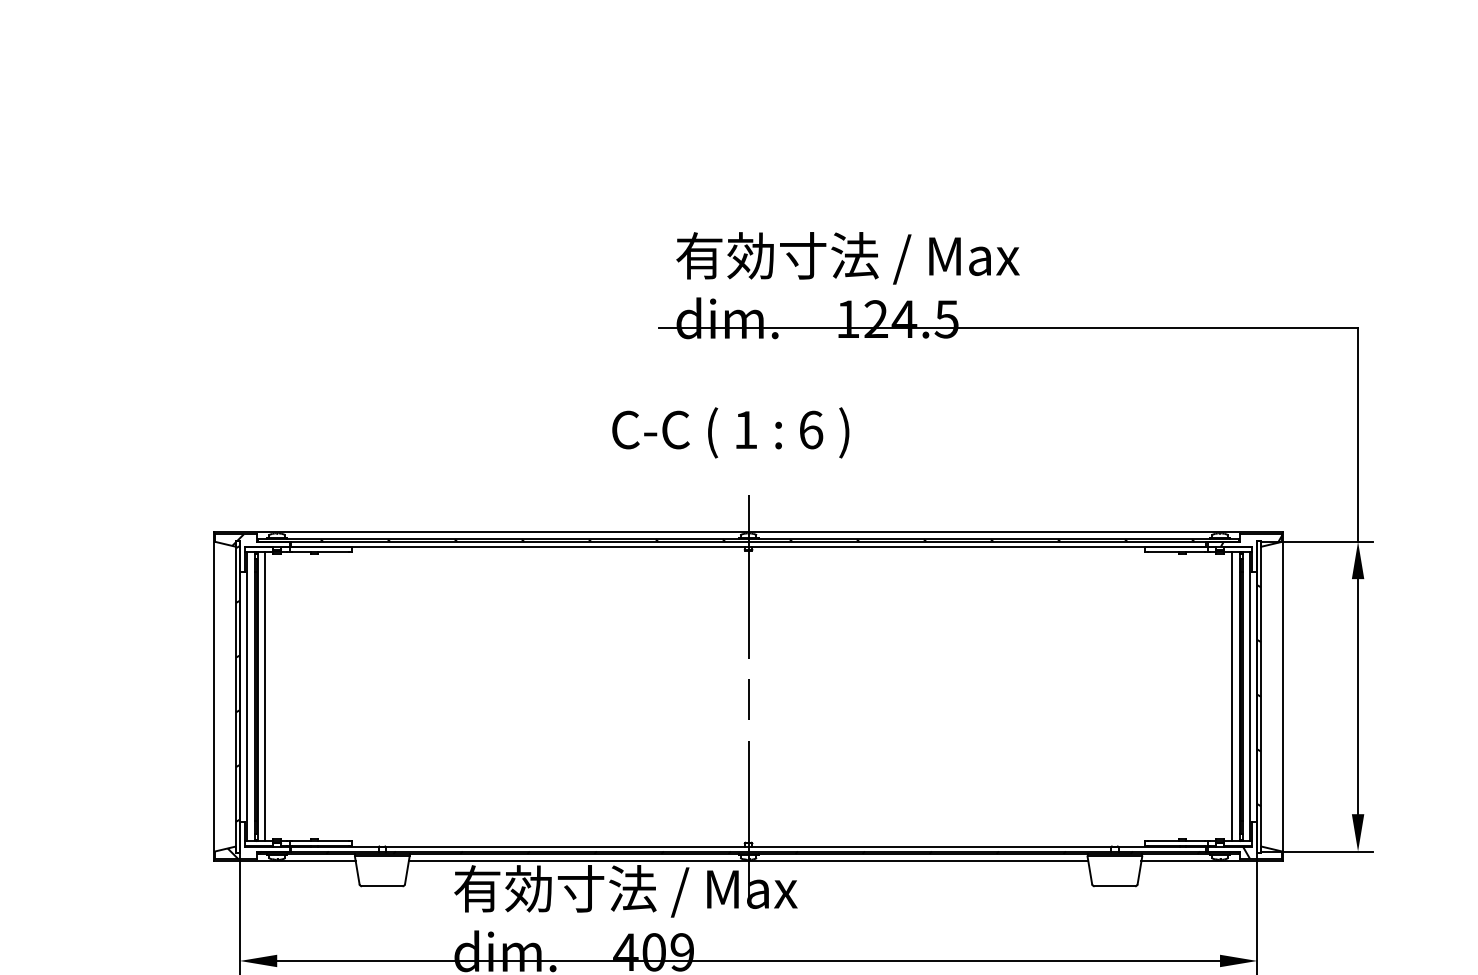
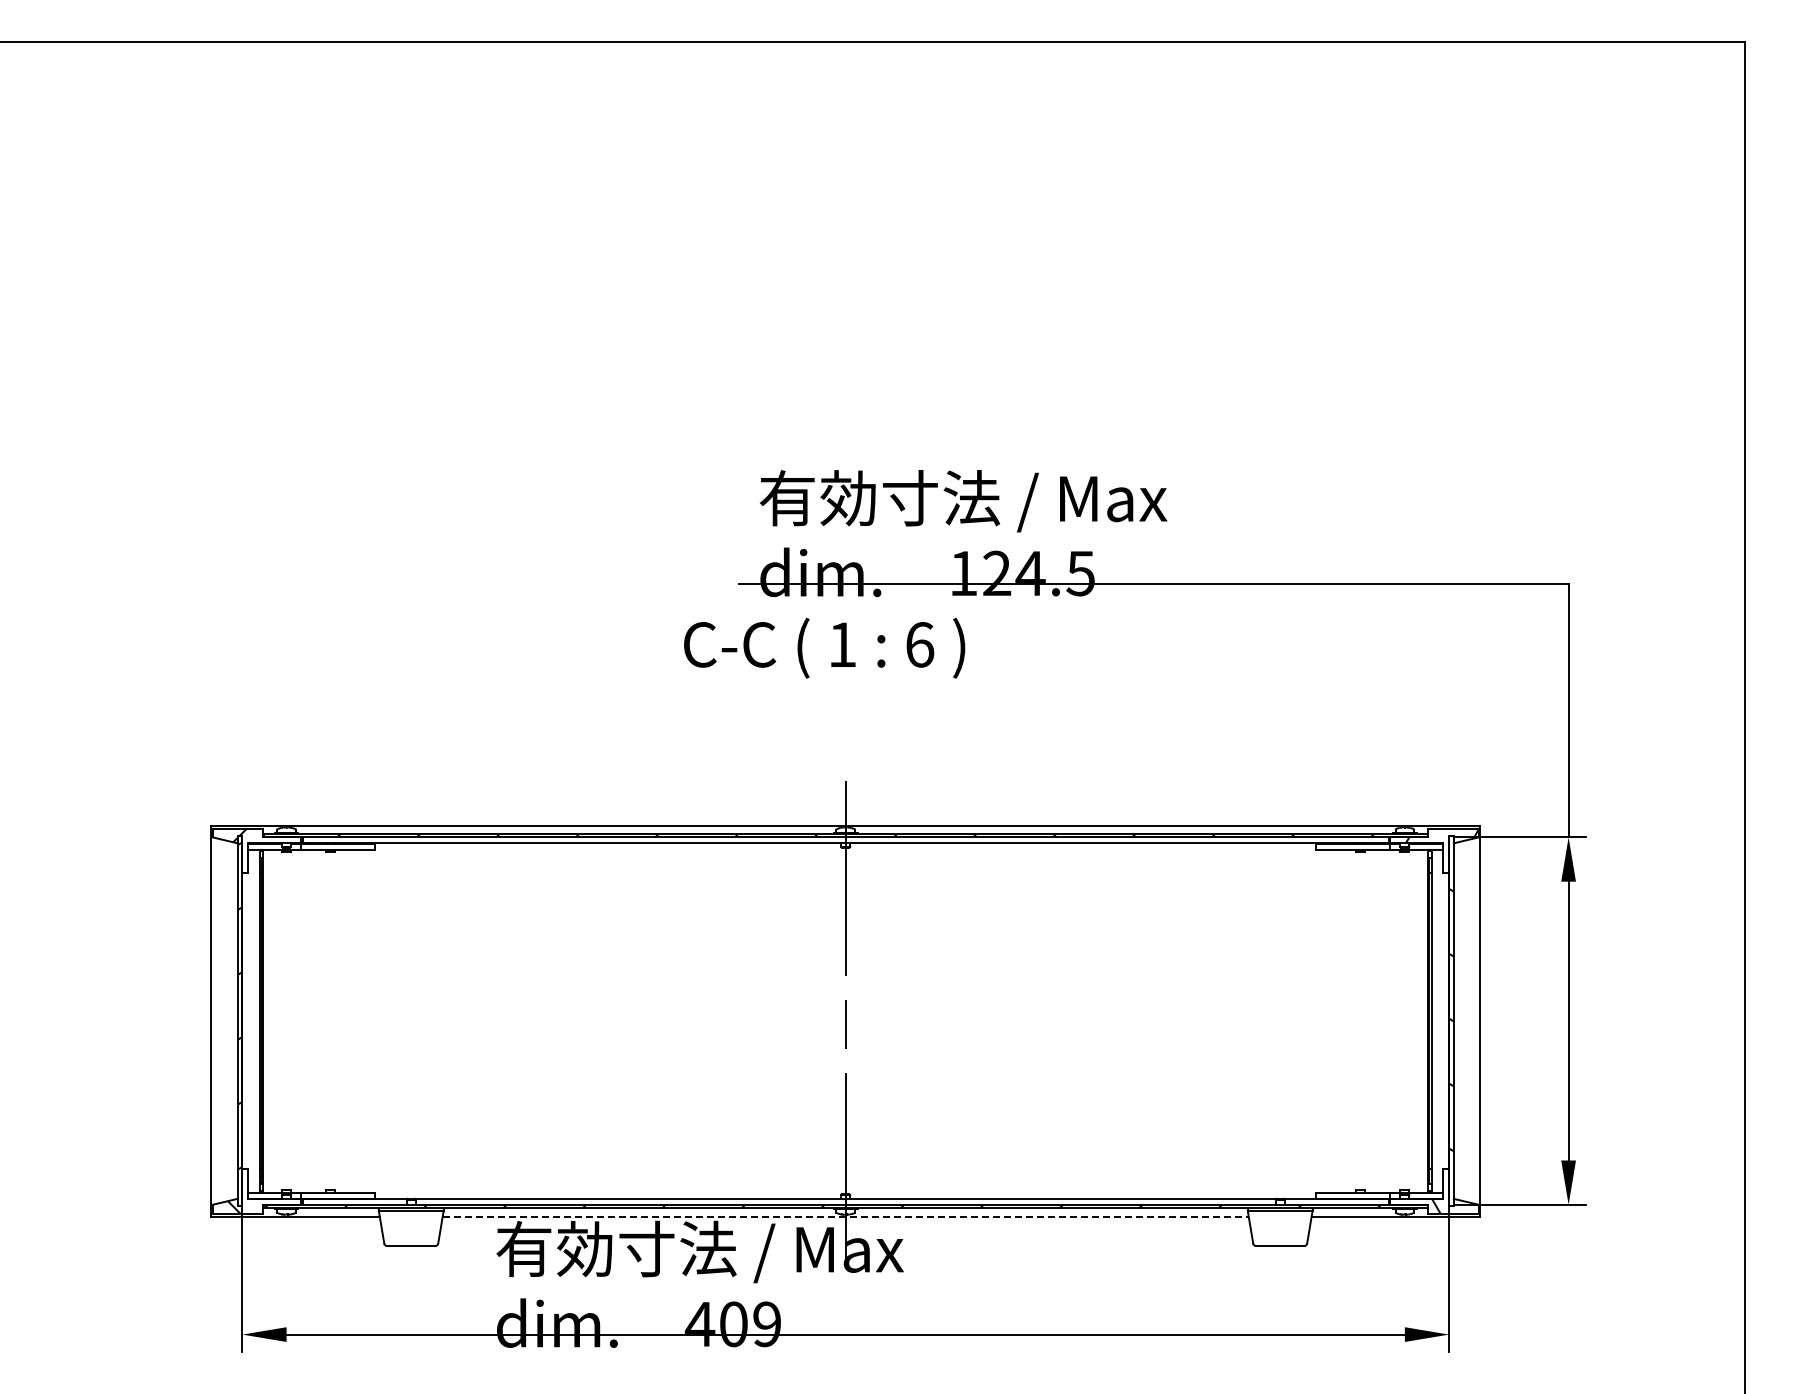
text: (730, 432) -> (824, 647), moved
line: (247, 696) -> (251, 1020), removed
line: (264, 696) -> (271, 1020), removed
line: (1232, 696) -> (1419, 1020), removed
line: (1250, 696) -> (1440, 1020), removed
line: (748, 861) -> (845, 1216), solid -> dashed

